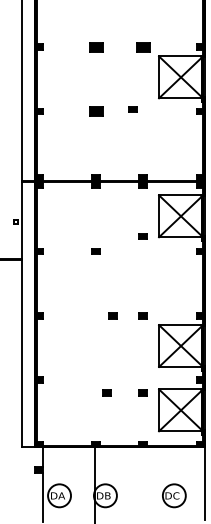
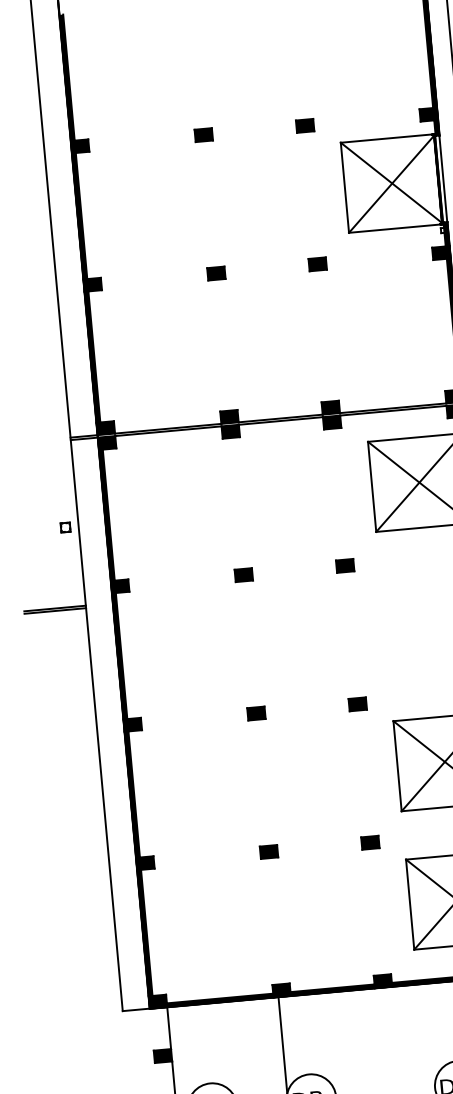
part: (95, 46) -> (202, 133), size x0.62
part: (142, 46) -> (303, 124), size x0.62
part: (132, 109) -> (315, 264), moved
part: (95, 111) -> (214, 273), size x0.62
part: (142, 236) -> (343, 565), moved
part: (112, 315) -> (254, 712), moved
part: (106, 392) -> (267, 850), moved
part: (142, 392) -> (368, 841), moved

